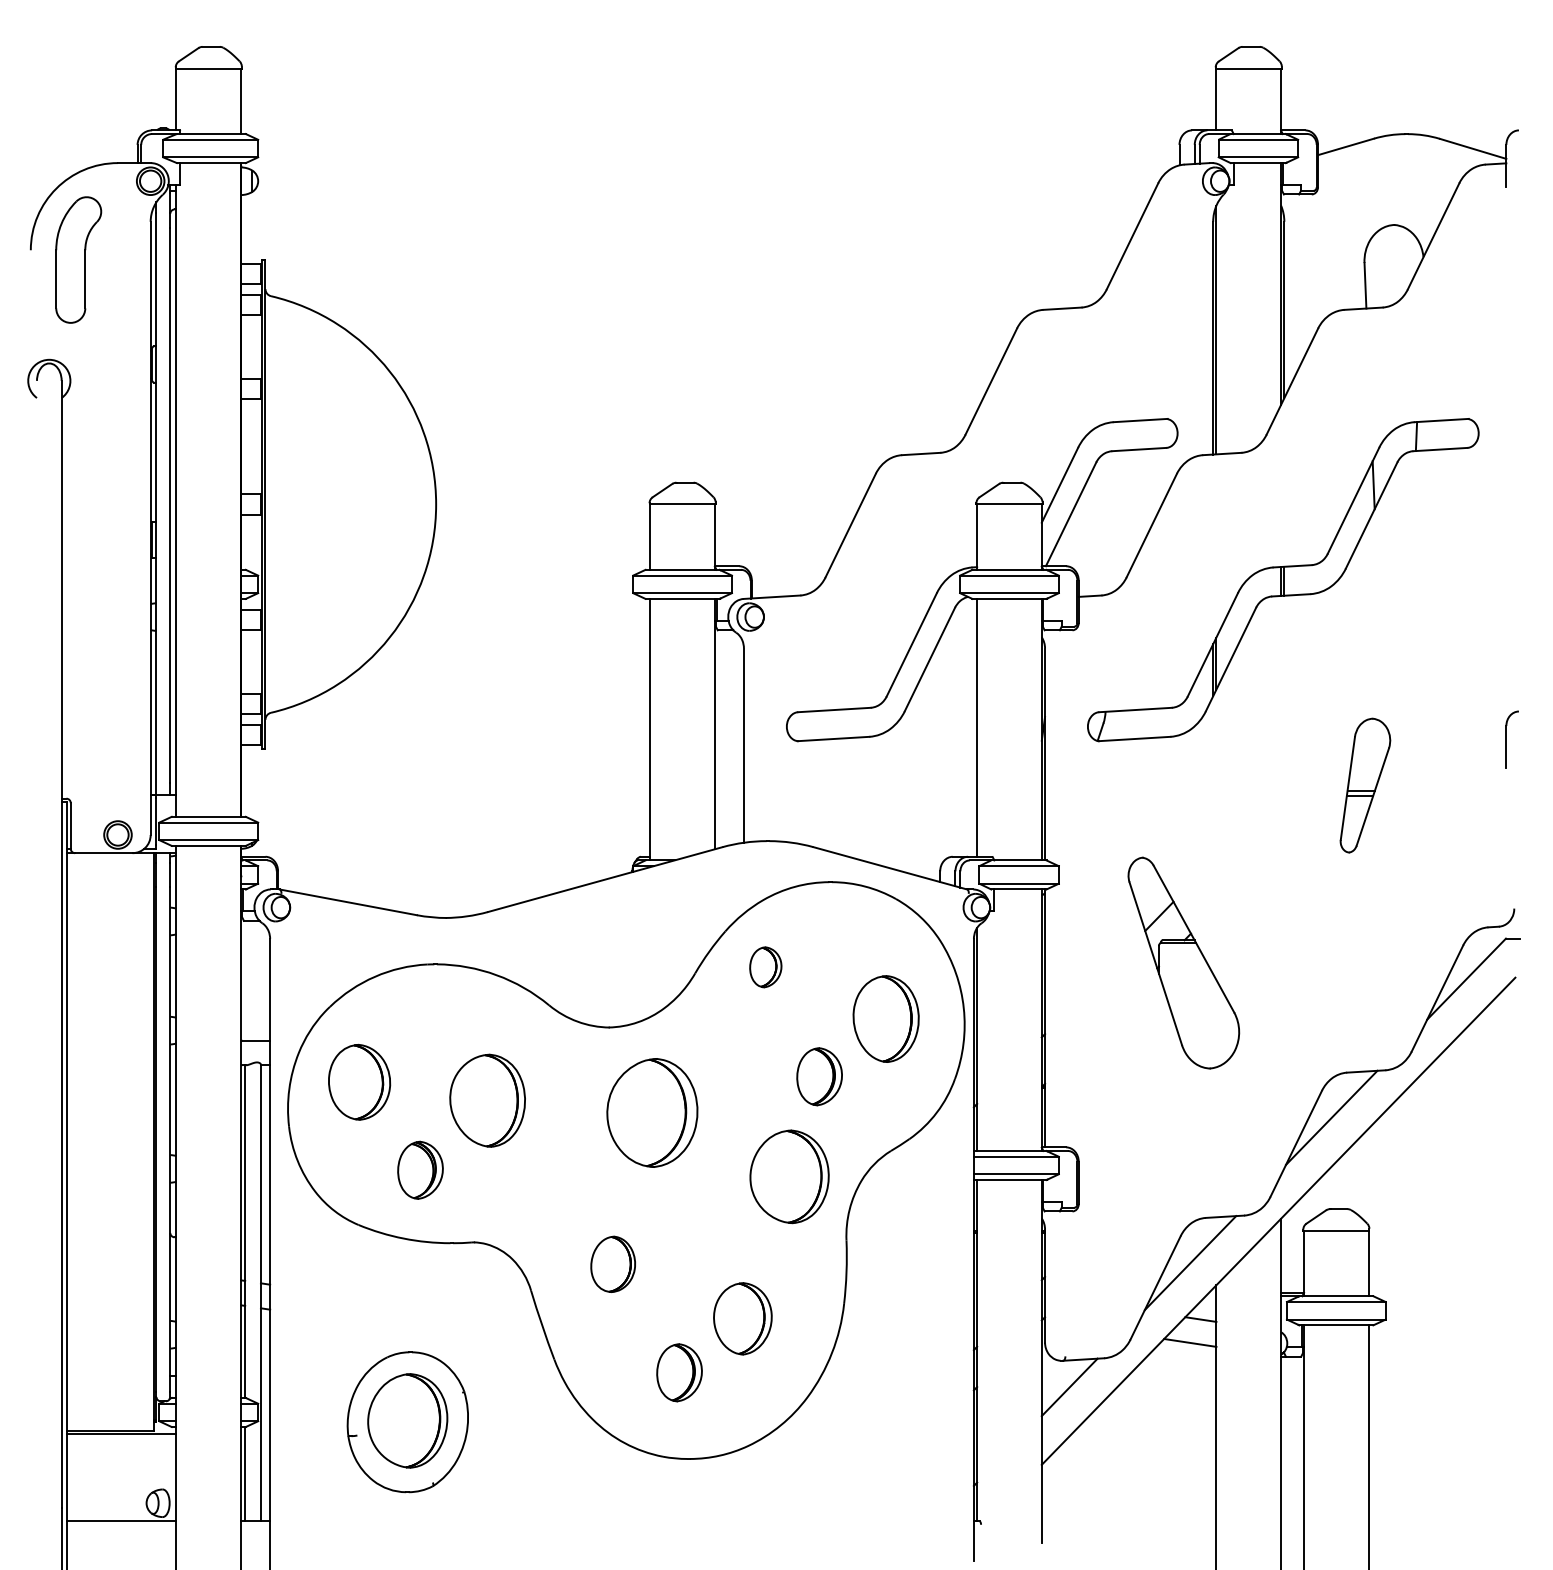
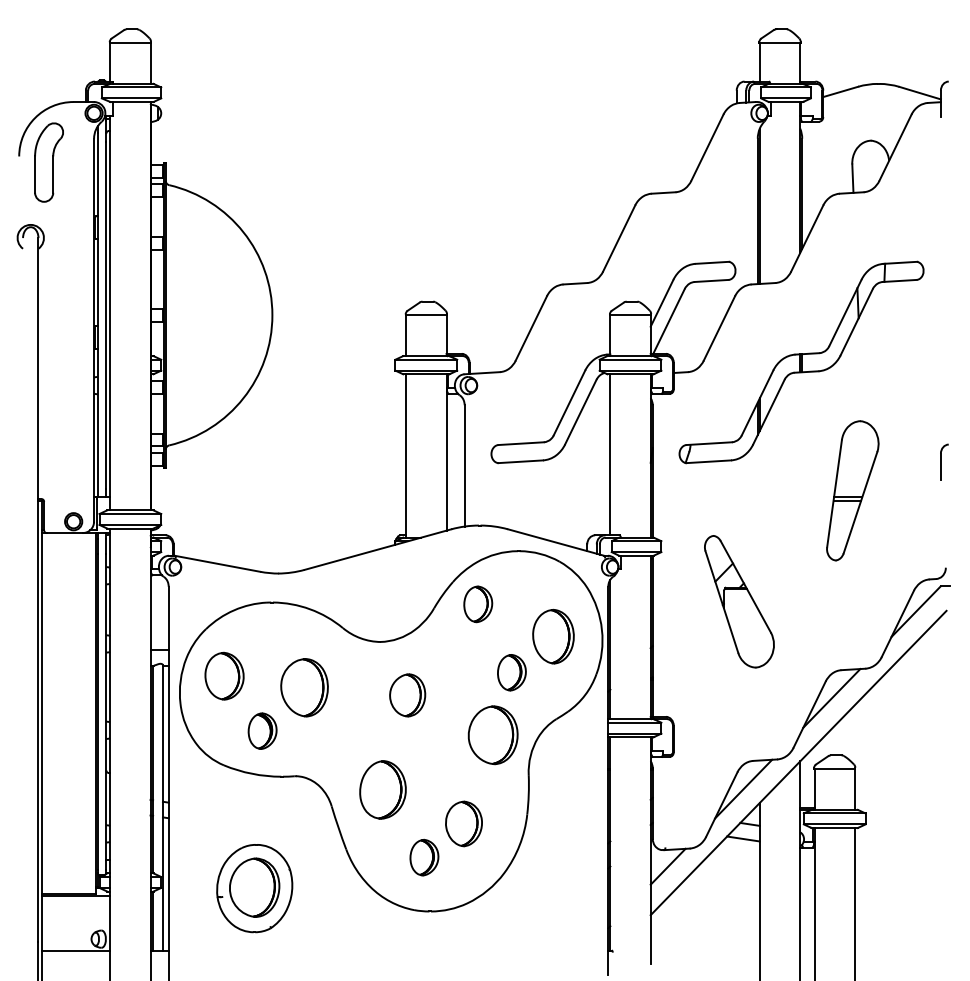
part: (1364, 785) -> (852, 490), size x1.67
part: (766, 967) -> (478, 604), size x1.43
part: (652, 1113) -> (407, 695), size x0.62
part: (612, 1263) -> (382, 789), size x1.67

